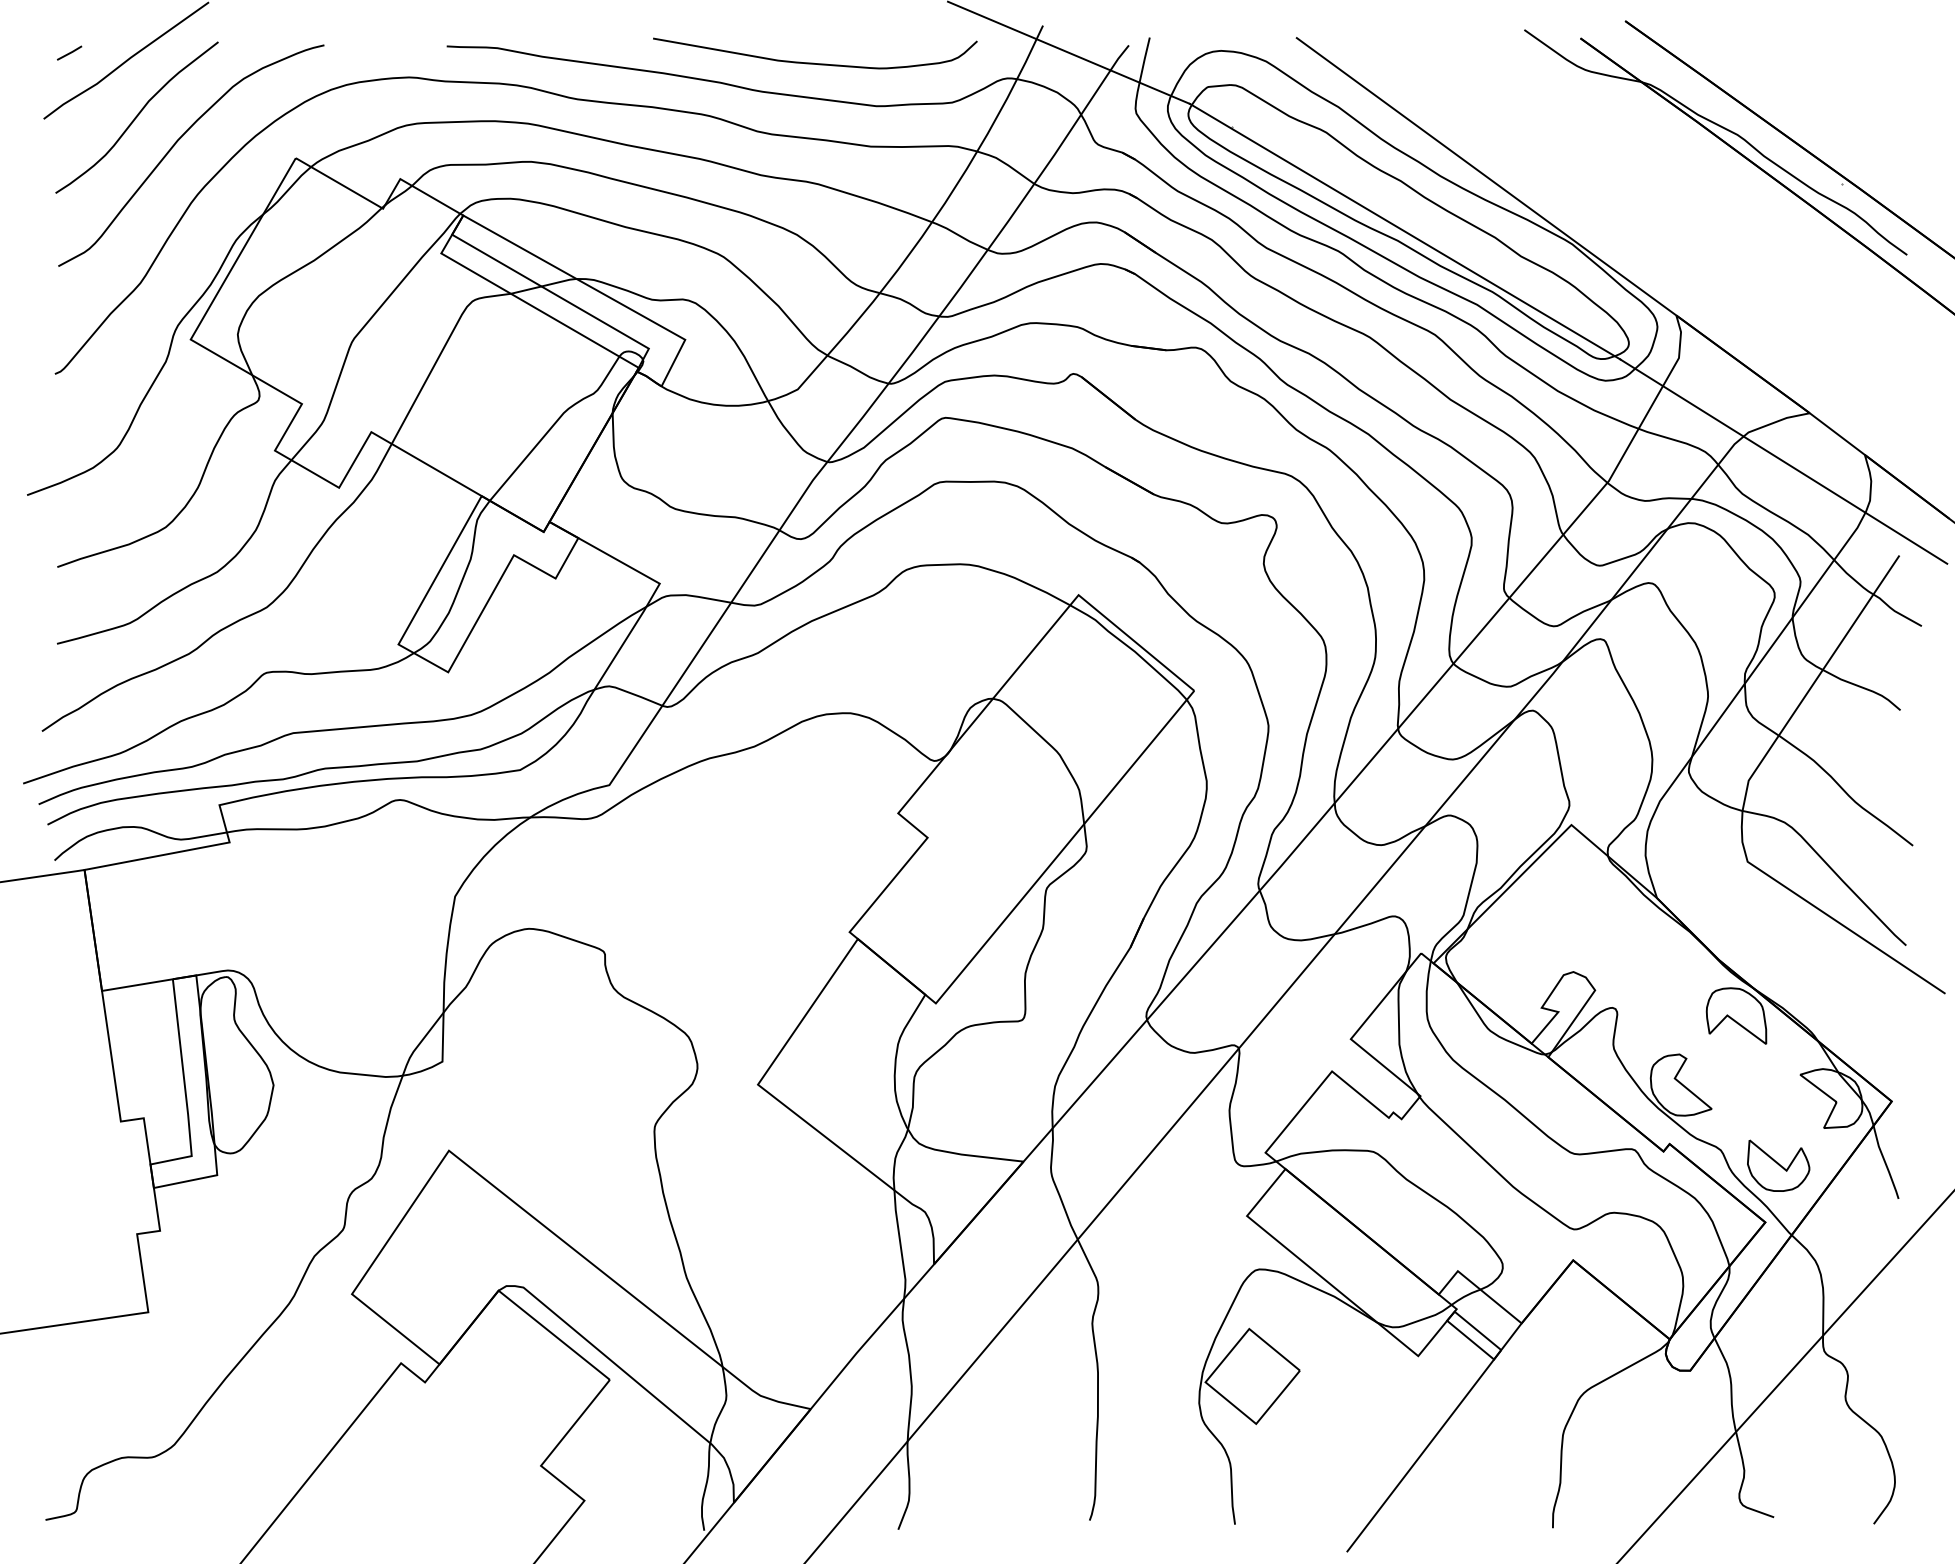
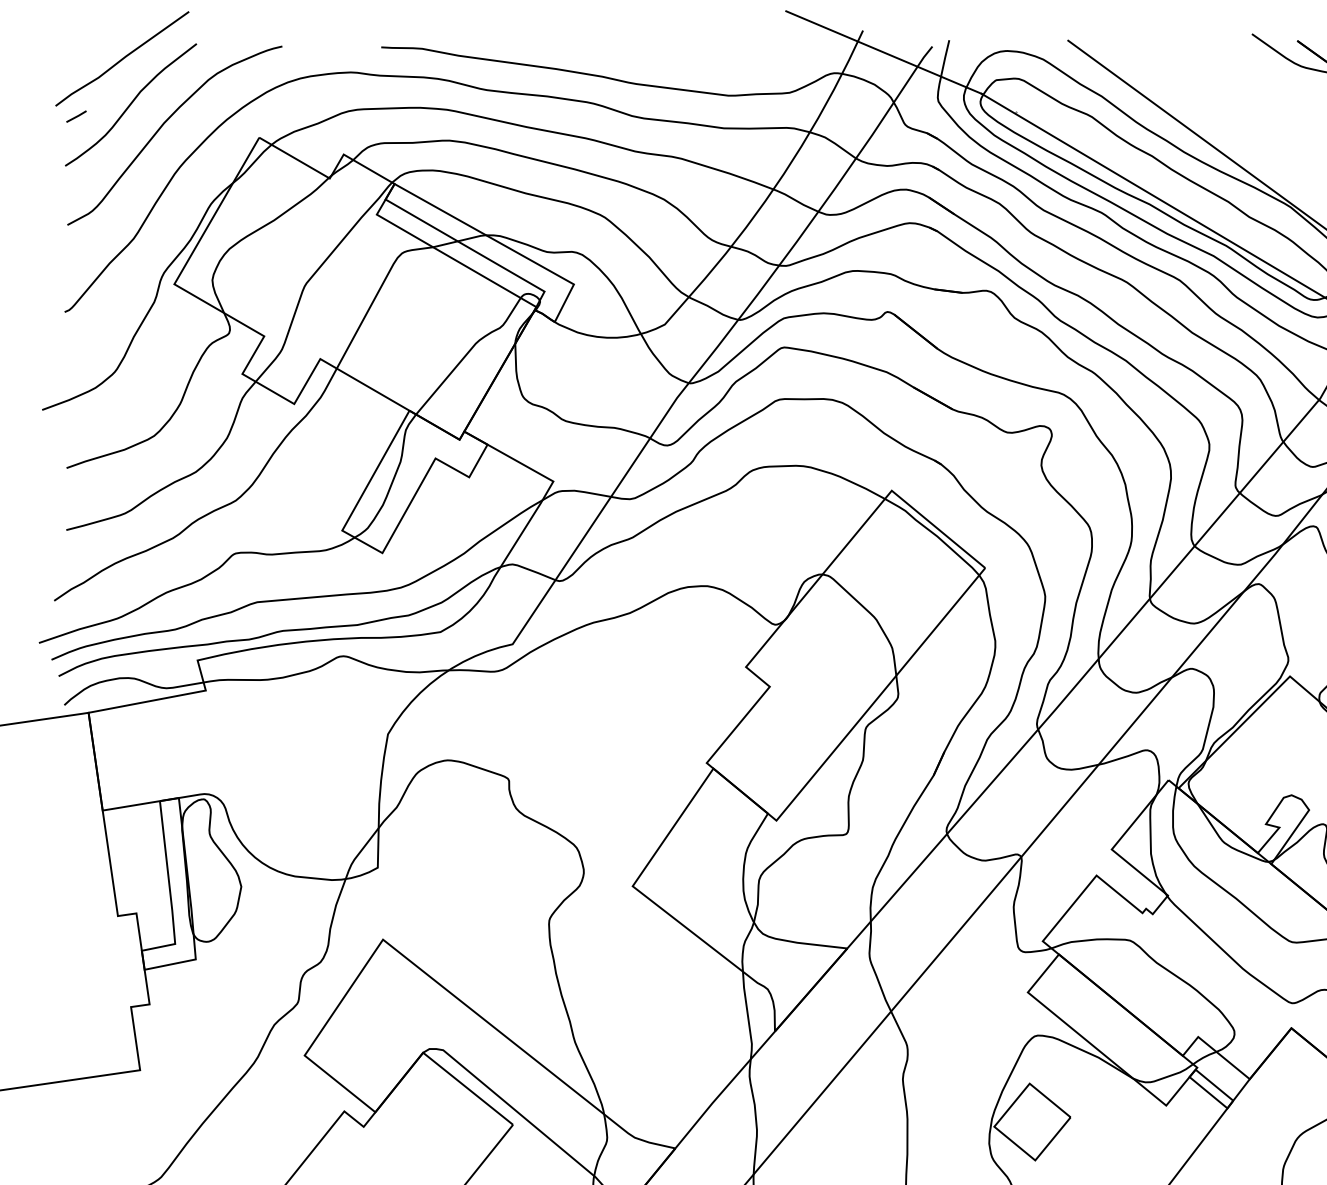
line: (69, 52) -> (76, 116), moved
curve: (813, 62) -> (677, 60), removed

